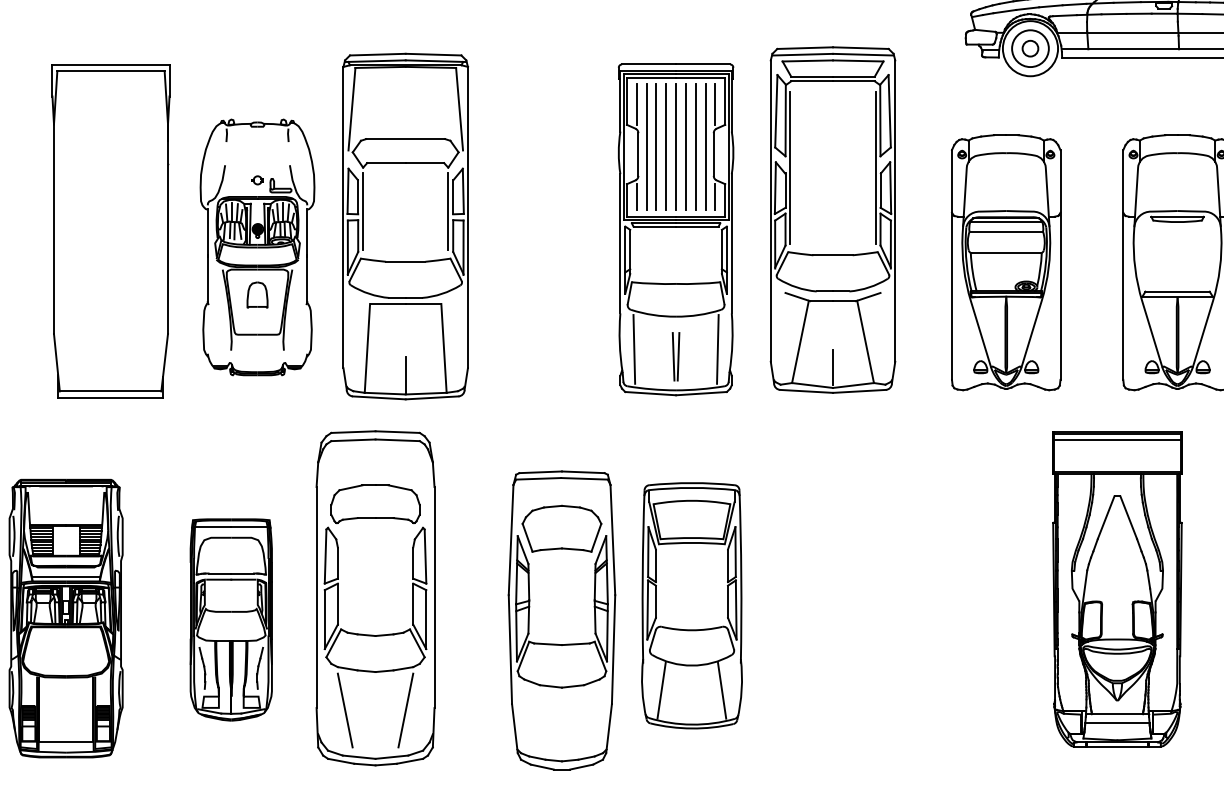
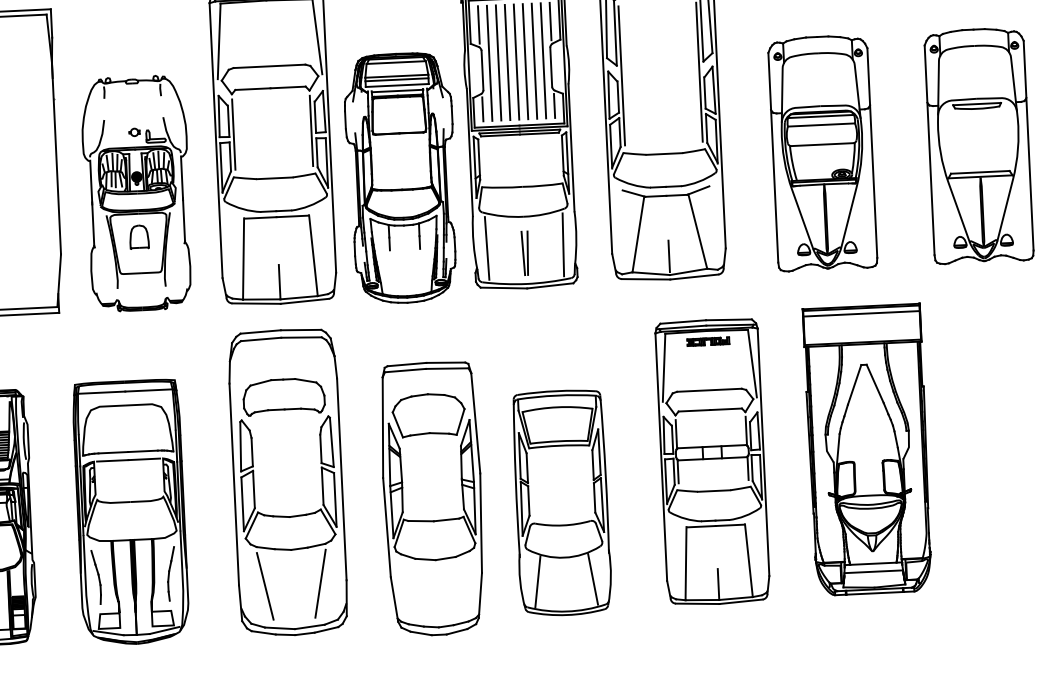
part: (257, 247) -> (137, 193), moved
part: (544, 268) -> (401, 178), added
part: (1117, 589) -> (868, 449), moved
part: (870, 594) -> (713, 461), added
part: (375, 598) -> (288, 482), moved
part: (691, 605) -> (561, 502), moved
part: (231, 619) -> (131, 512), size x1.43

